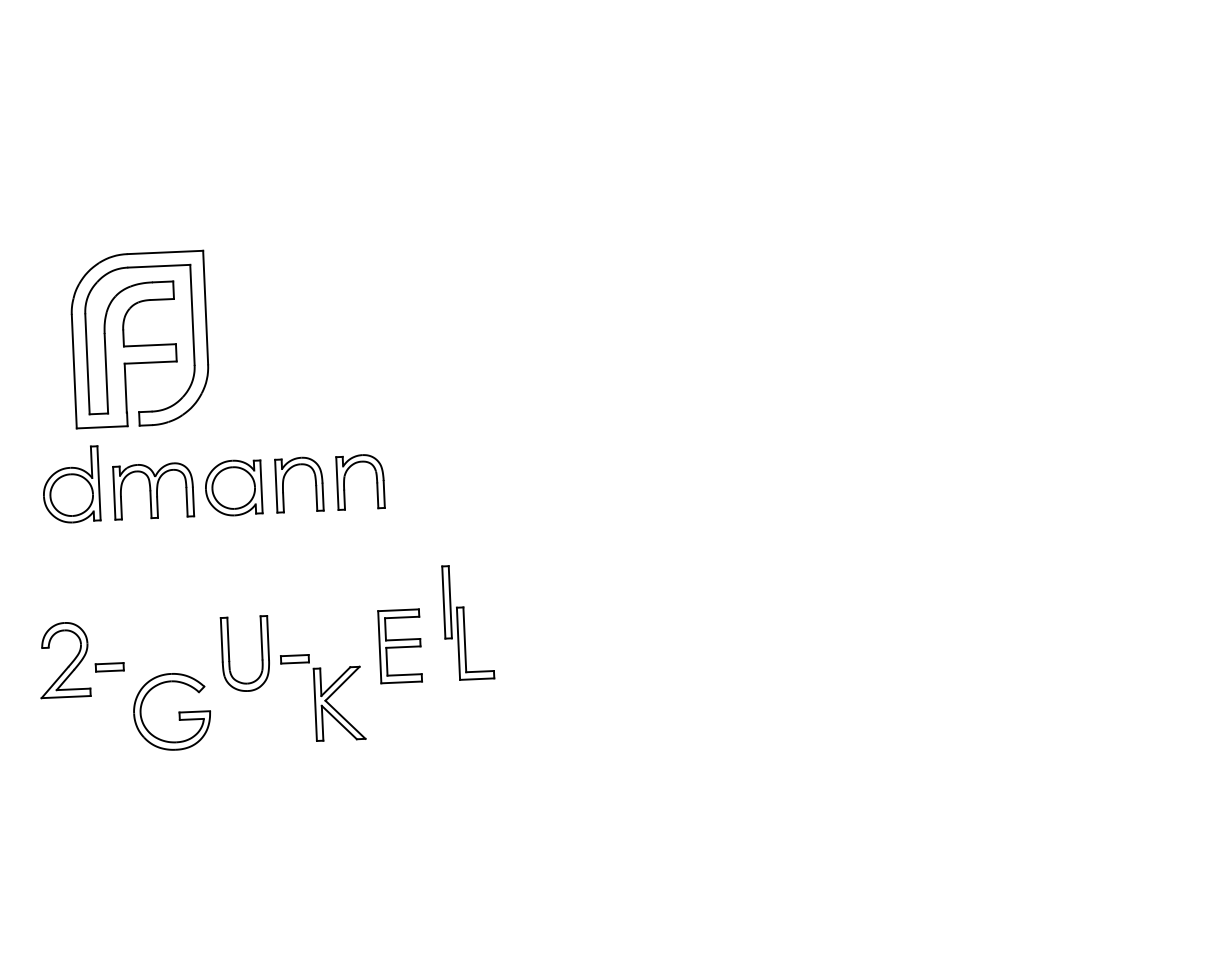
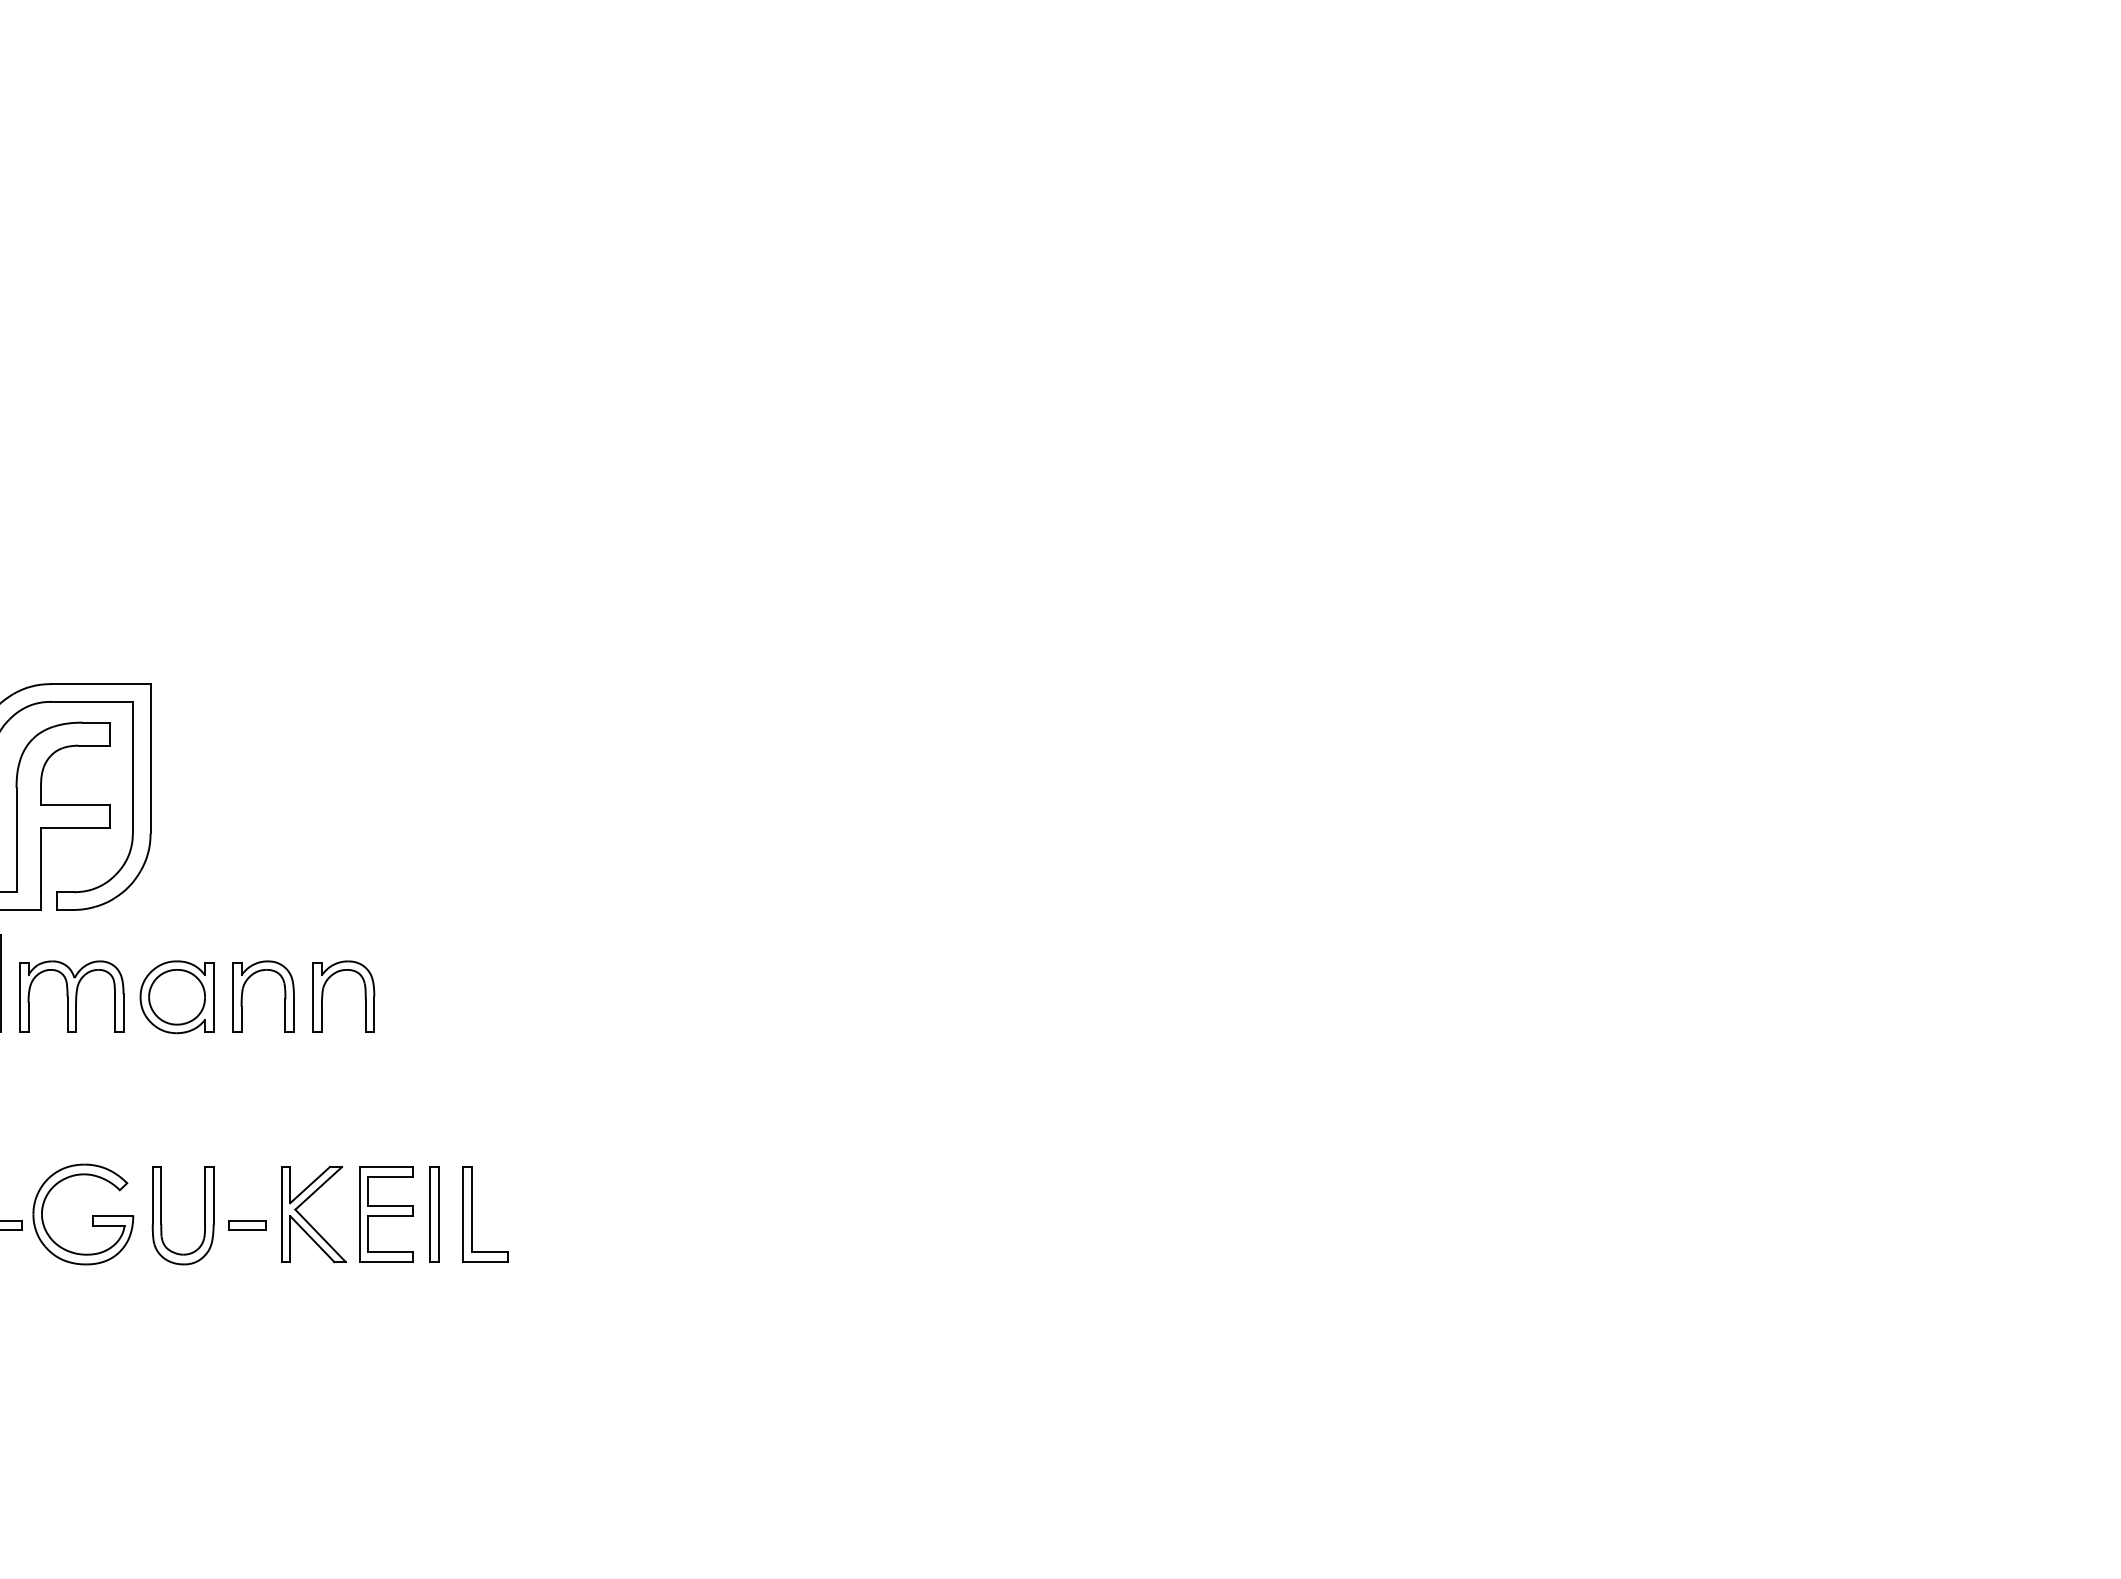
part: (447, 602) -> (434, 1214), moved
part: (335, 708) -> (307, 1220), moved
part: (179, 712) -> (92, 1215), moved

